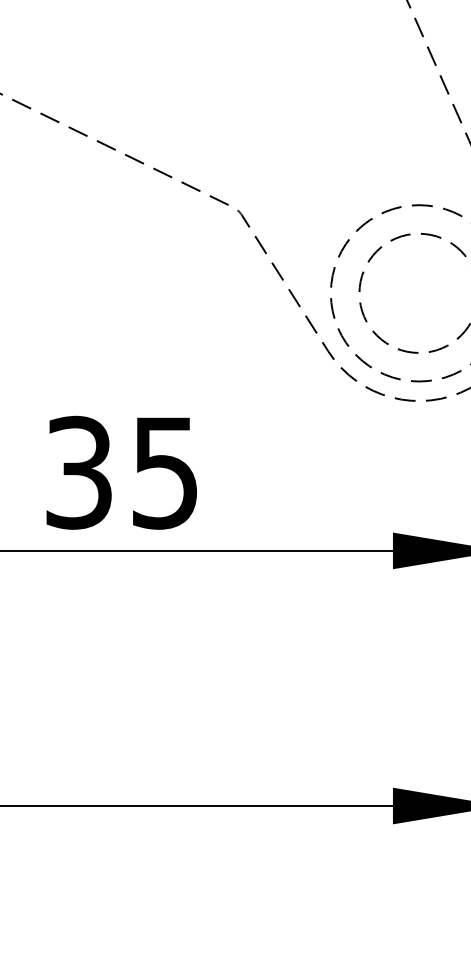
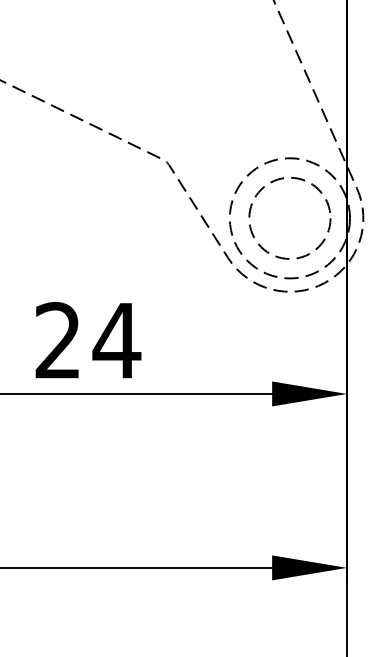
text: (123, 472) -> (88, 340), 35 -> 24

